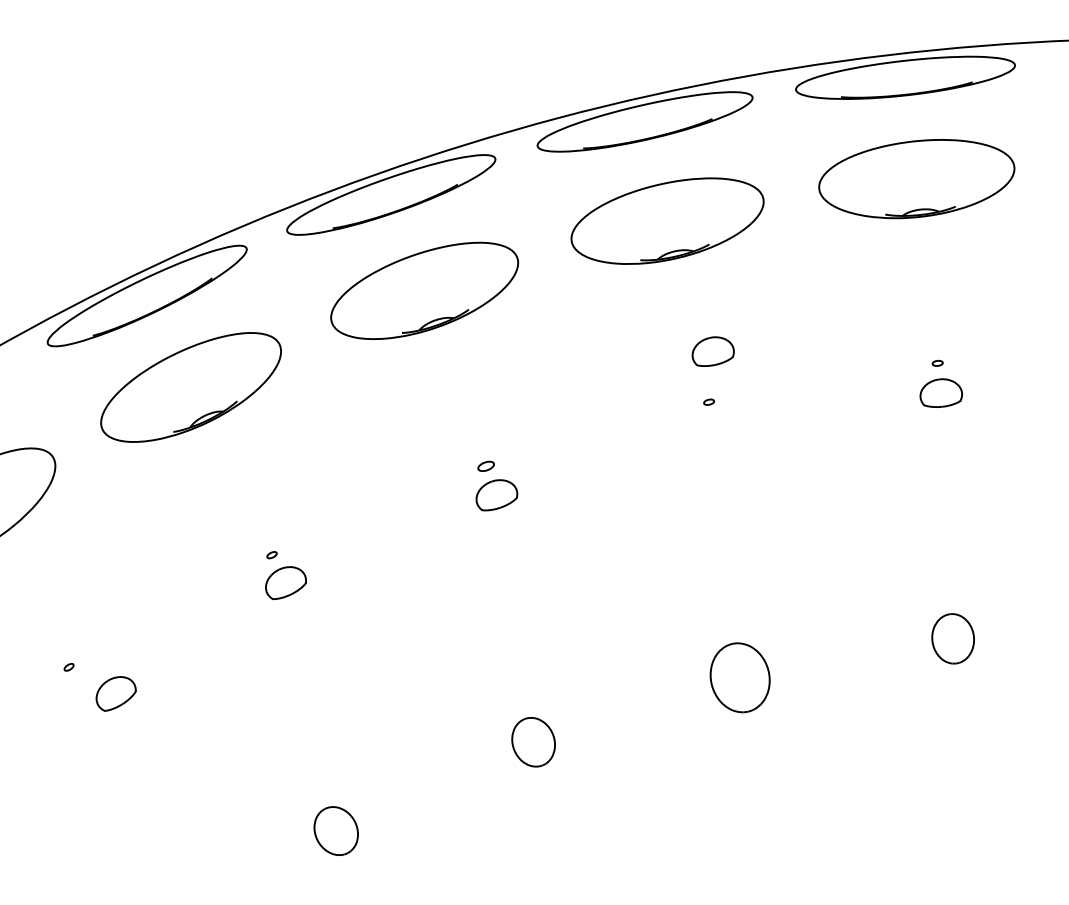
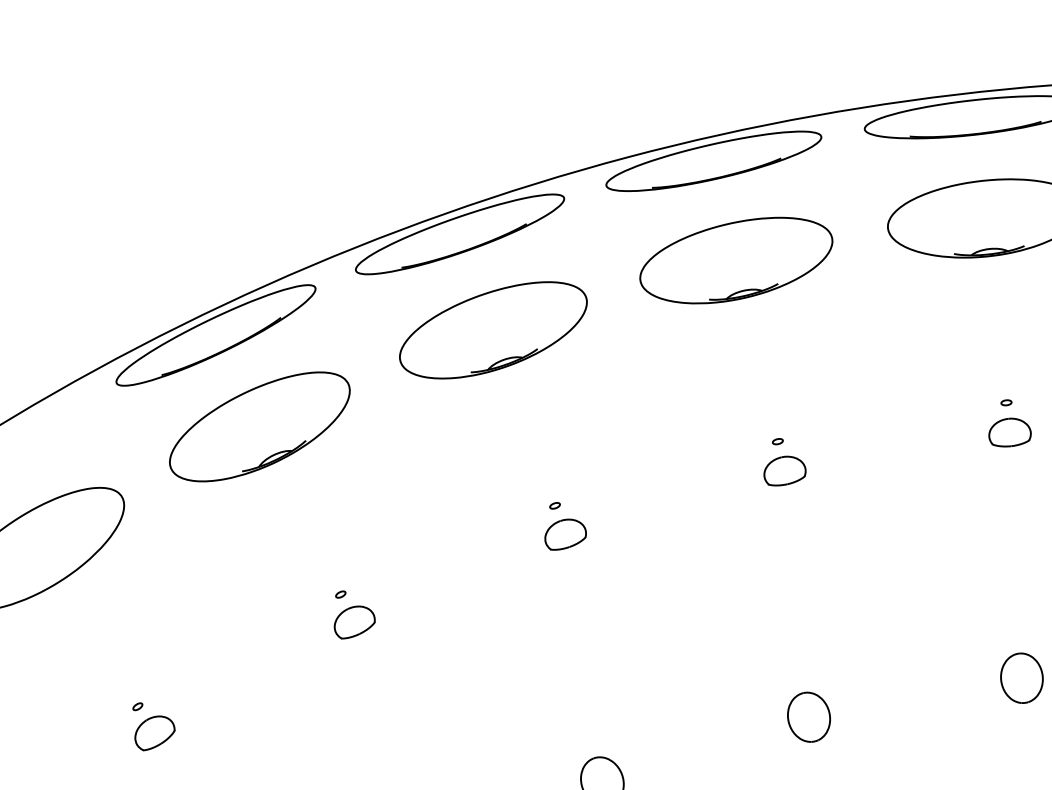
part: (712, 351) -> (784, 470), moved
part: (486, 466) -> (555, 505), size x0.62
part: (740, 677) -> (809, 716), size x0.71
part: (115, 693) -> (154, 732), moved

